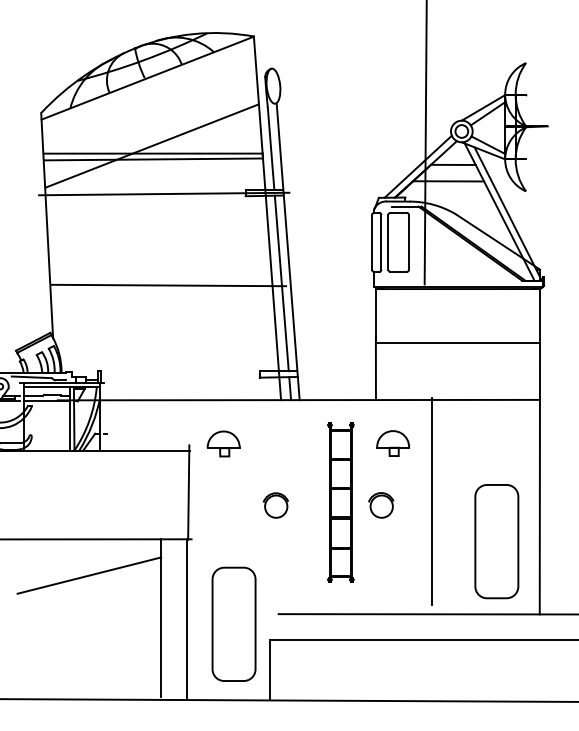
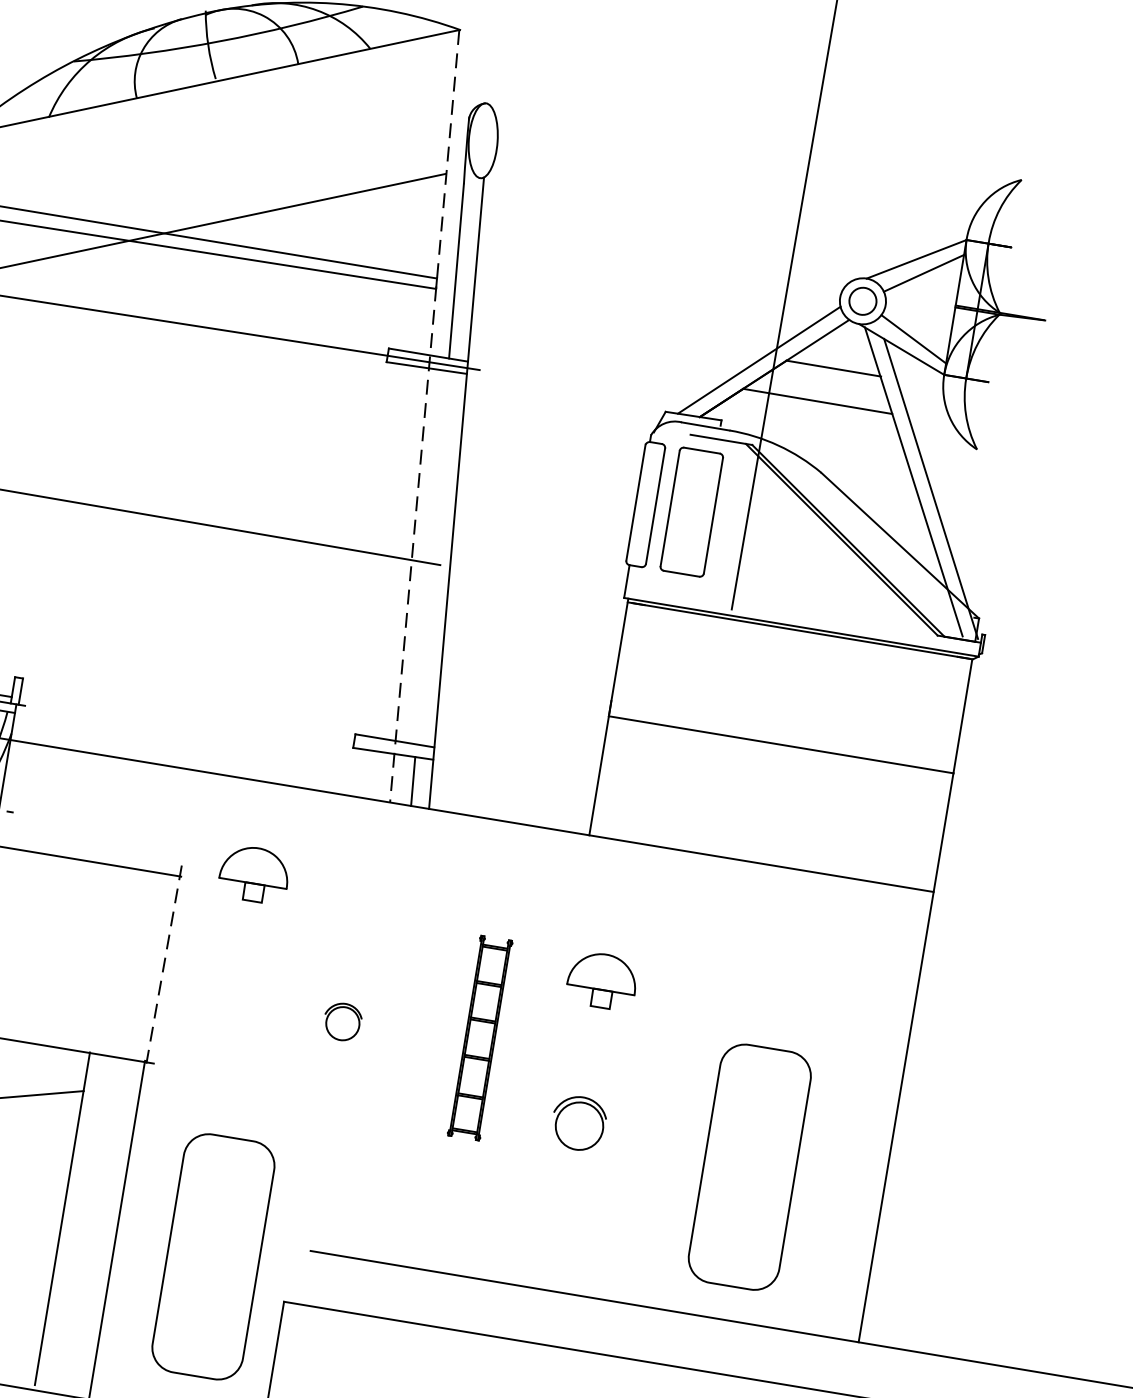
line: (267, 218) -> (424, 416), solid -> dashed
line: (281, 283) -> (431, 557), removed
part: (392, 443) -> (600, 980), moved
line: (188, 493) -> (163, 966), solid -> dashed
line: (431, 501) -> (670, 1067), removed
part: (340, 502) -> (479, 1038), size x0.6
part: (275, 505) -> (341, 1021), size x0.7
part: (381, 505) -> (579, 1123), moved
part: (496, 541) -> (749, 1166), moved

